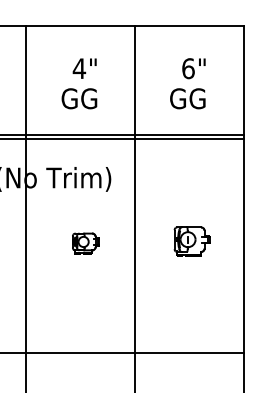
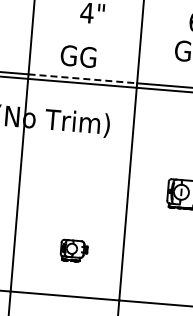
text: (79, 98) -> (78, 56), moved
line: (80, 134) -> (82, 78), solid -> dashed
part: (85, 243) -> (73, 250), moved

